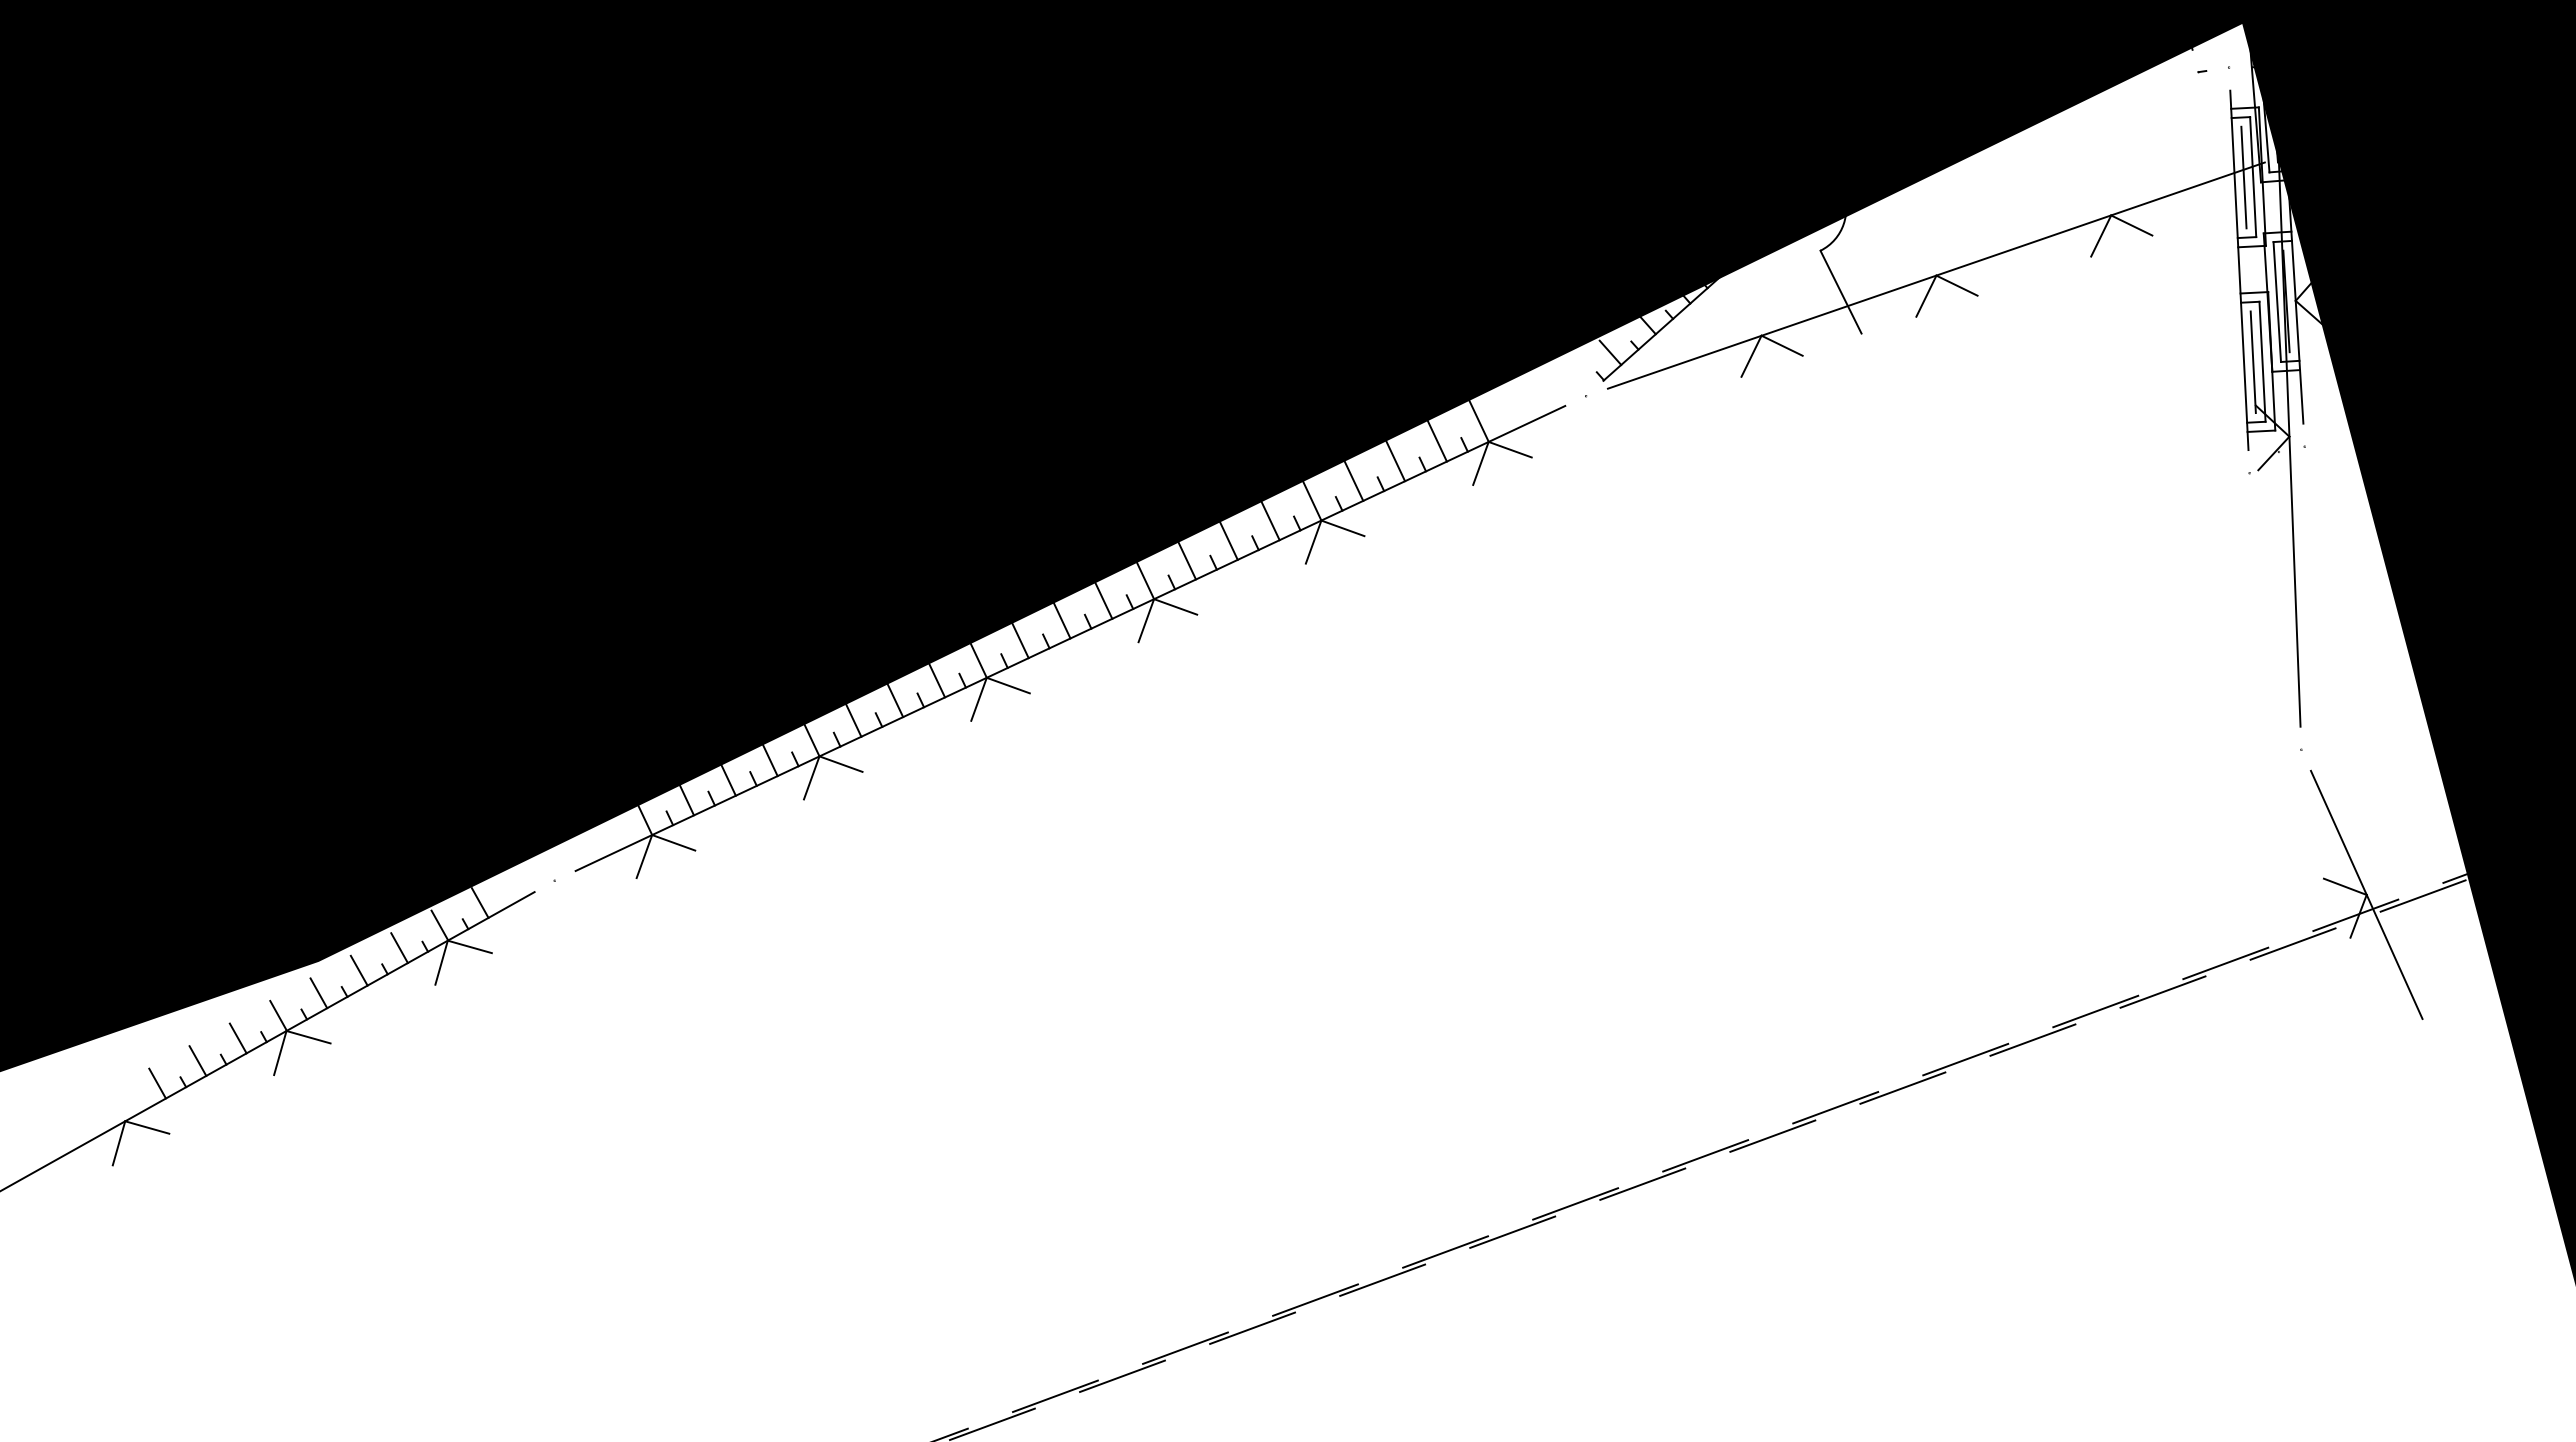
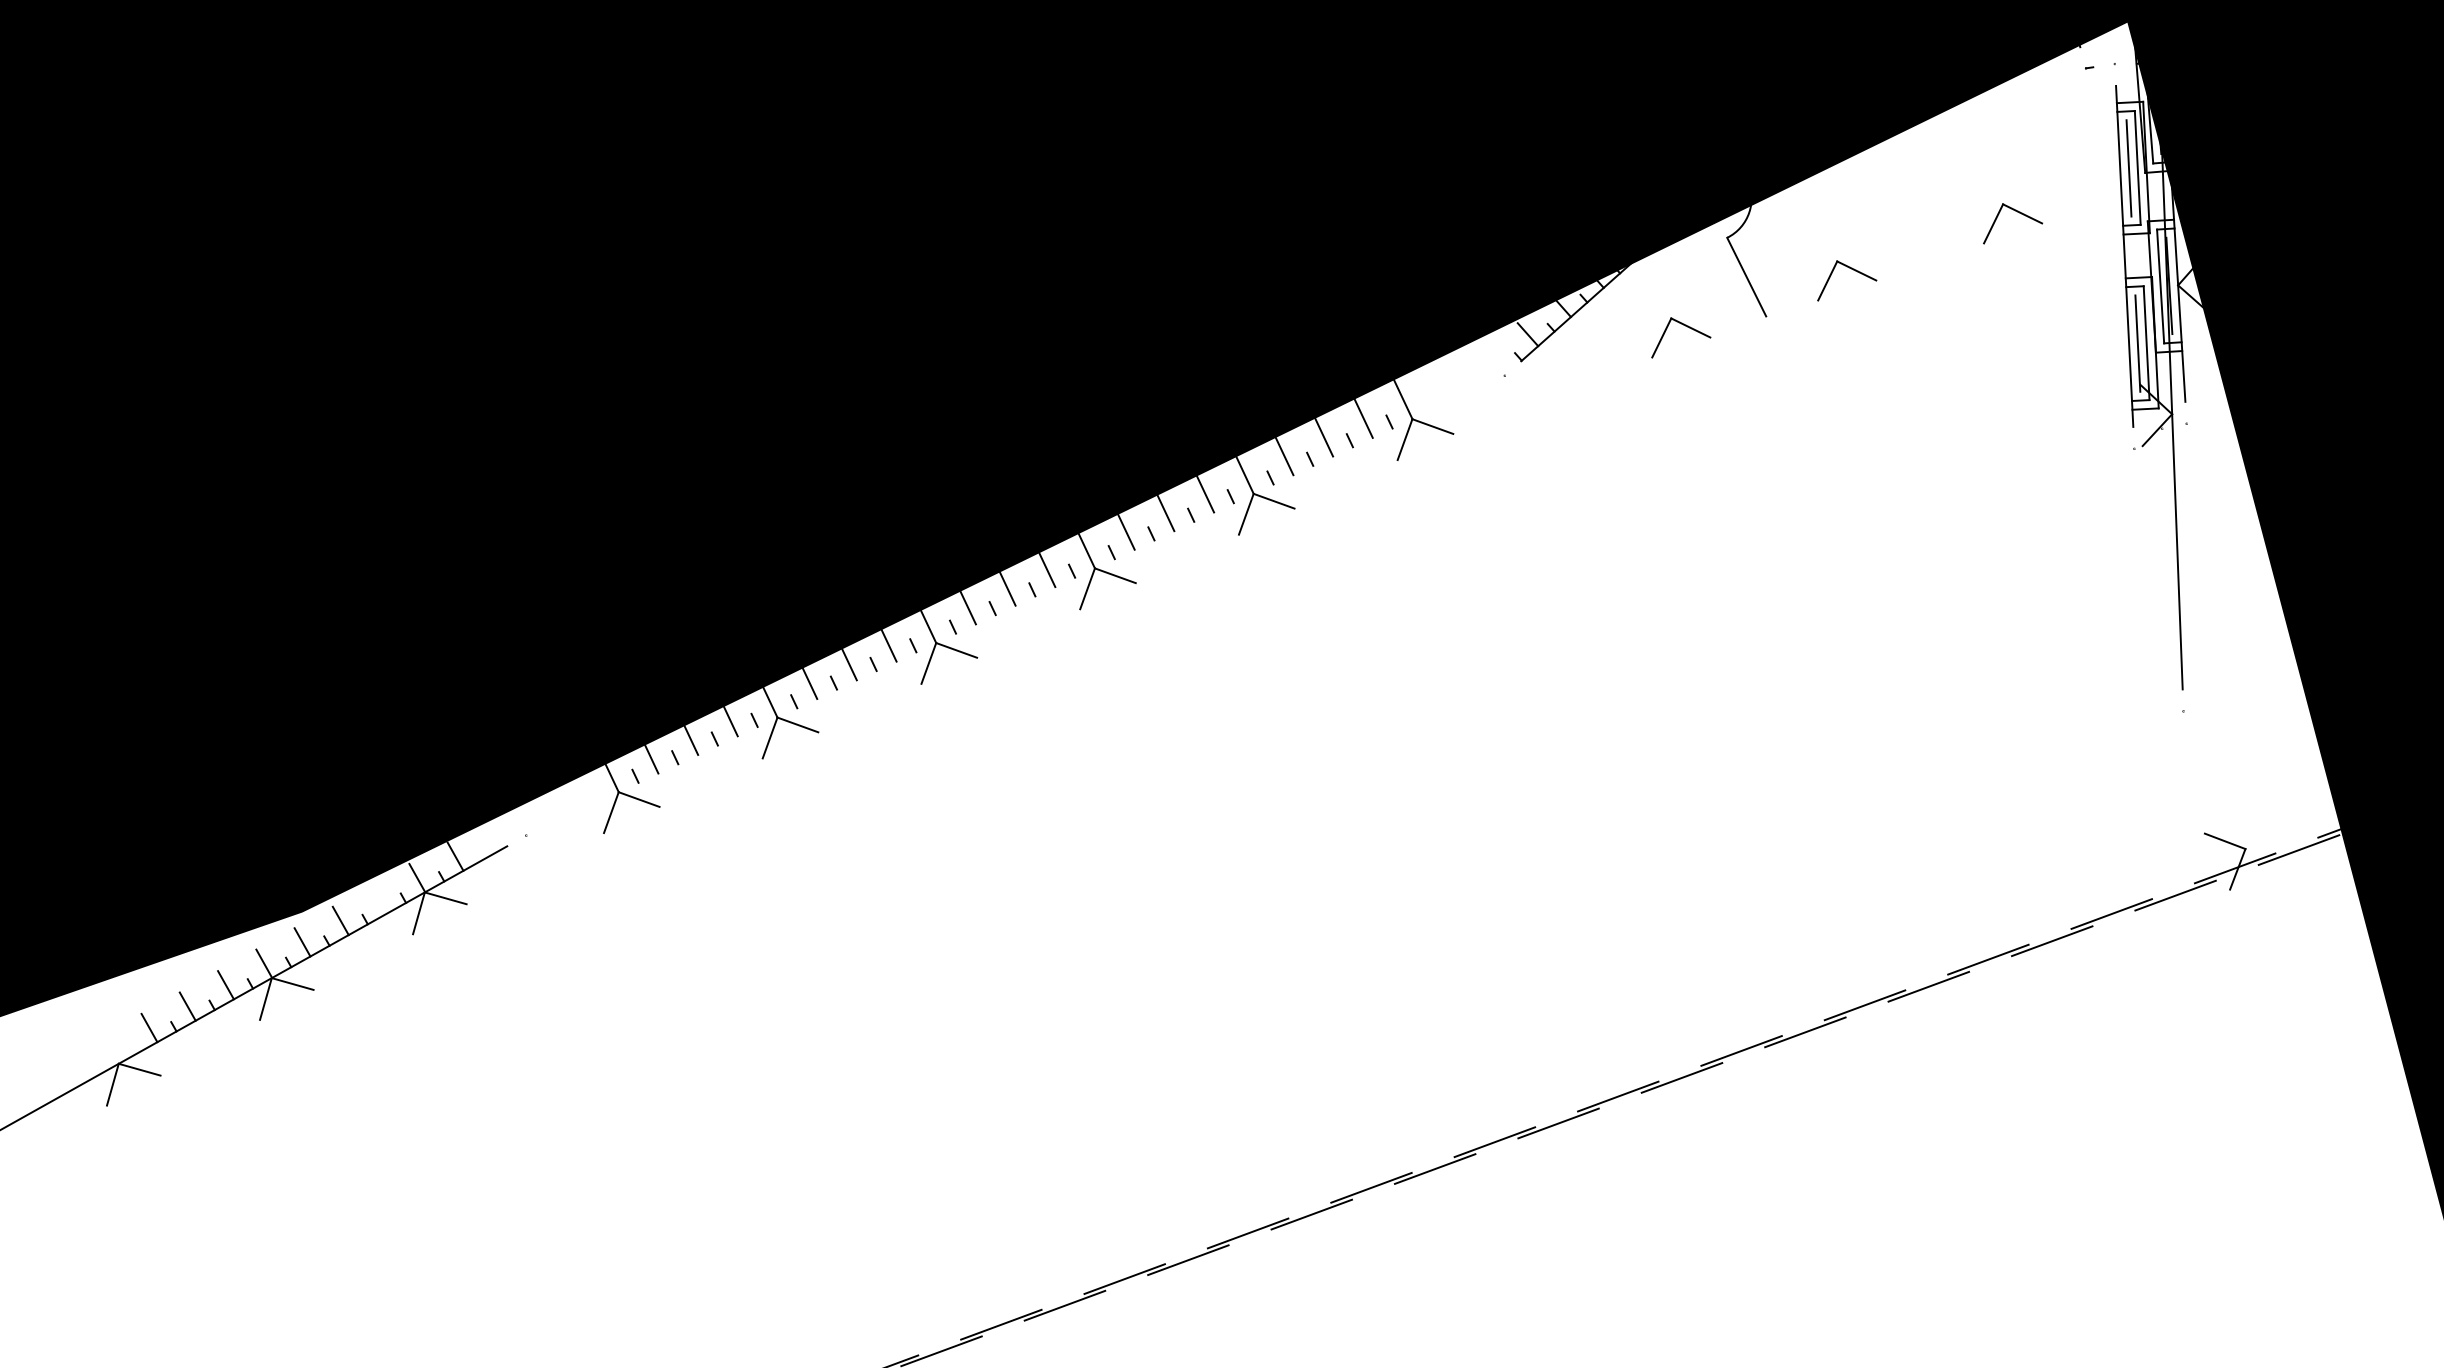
line: (1935, 275) -> (1836, 261), removed
line: (1070, 638) -> (1015, 605), removed
line: (2366, 894) -> (2245, 848), removed
line: (399, 948) -> (378, 899), removed

